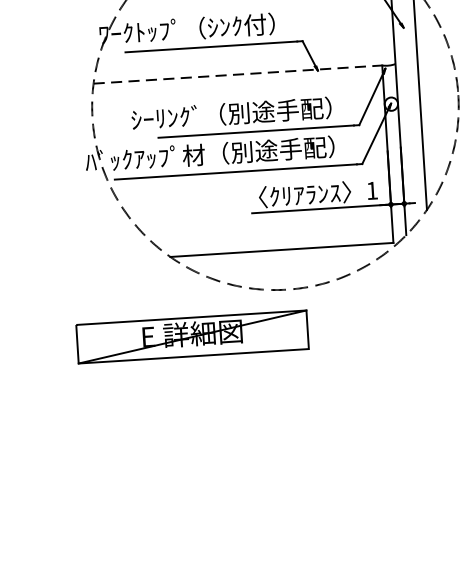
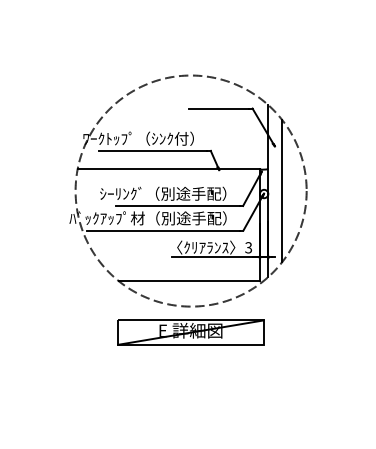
line: (239, 74) -> (169, 169), dashed -> solid
text: (371, 190) -> (248, 247), 1 -> 3
part: (191, 336) -> (190, 332), moved

